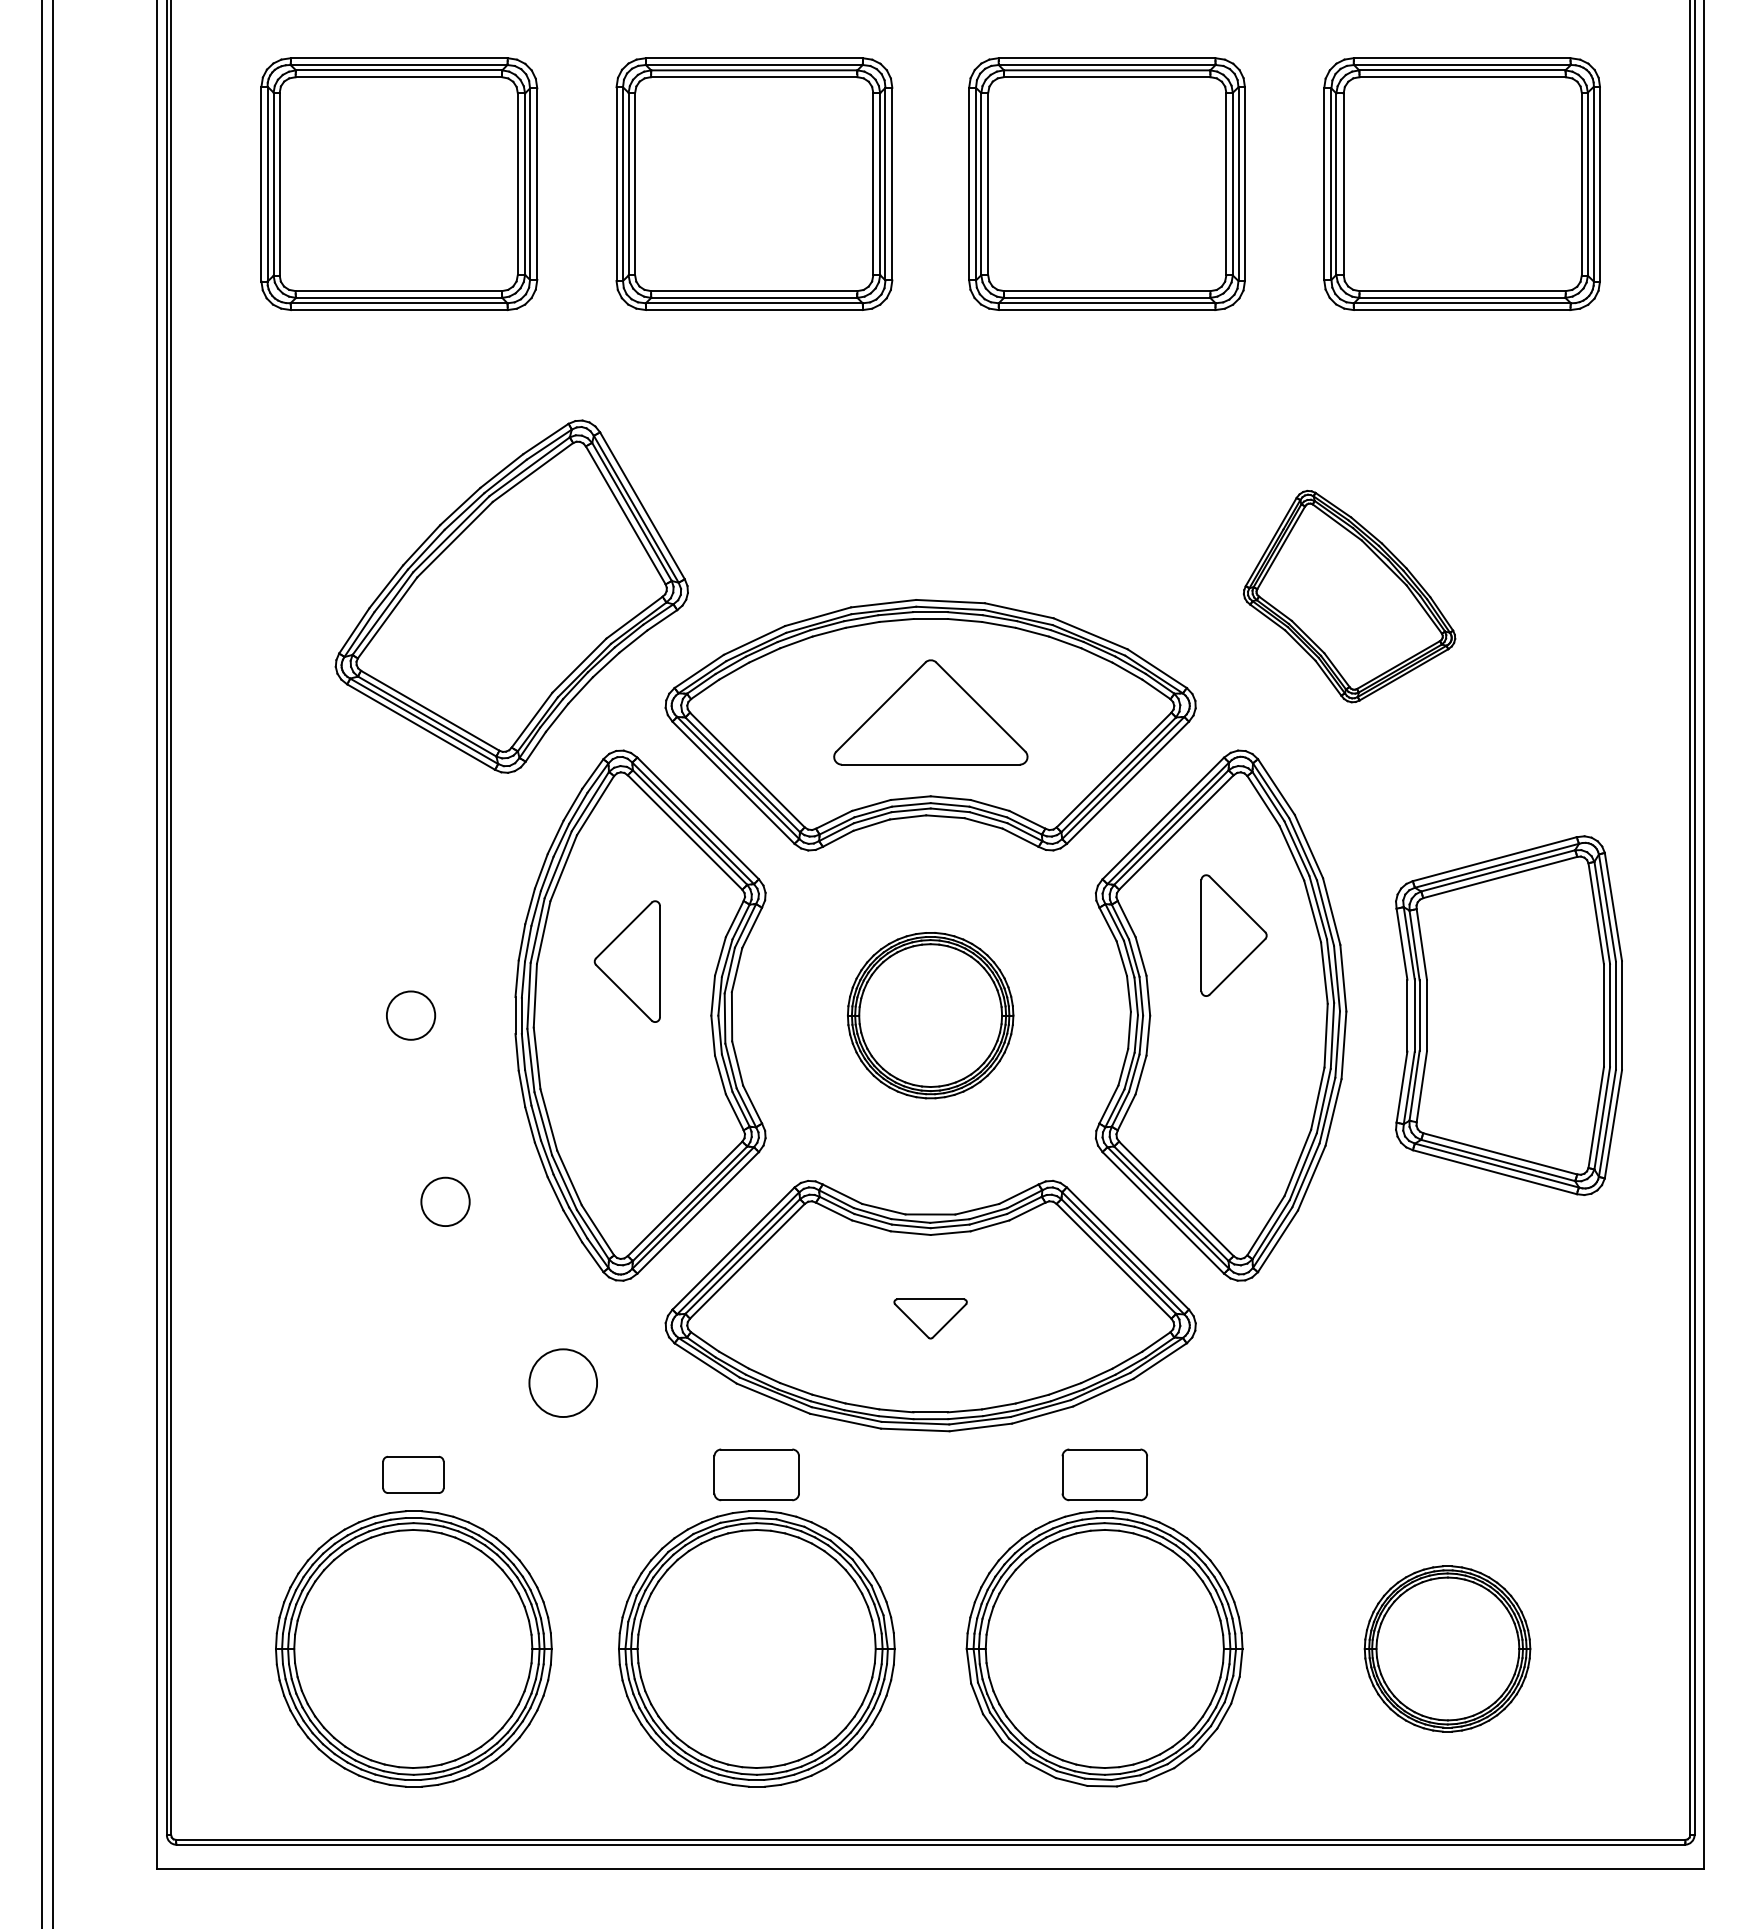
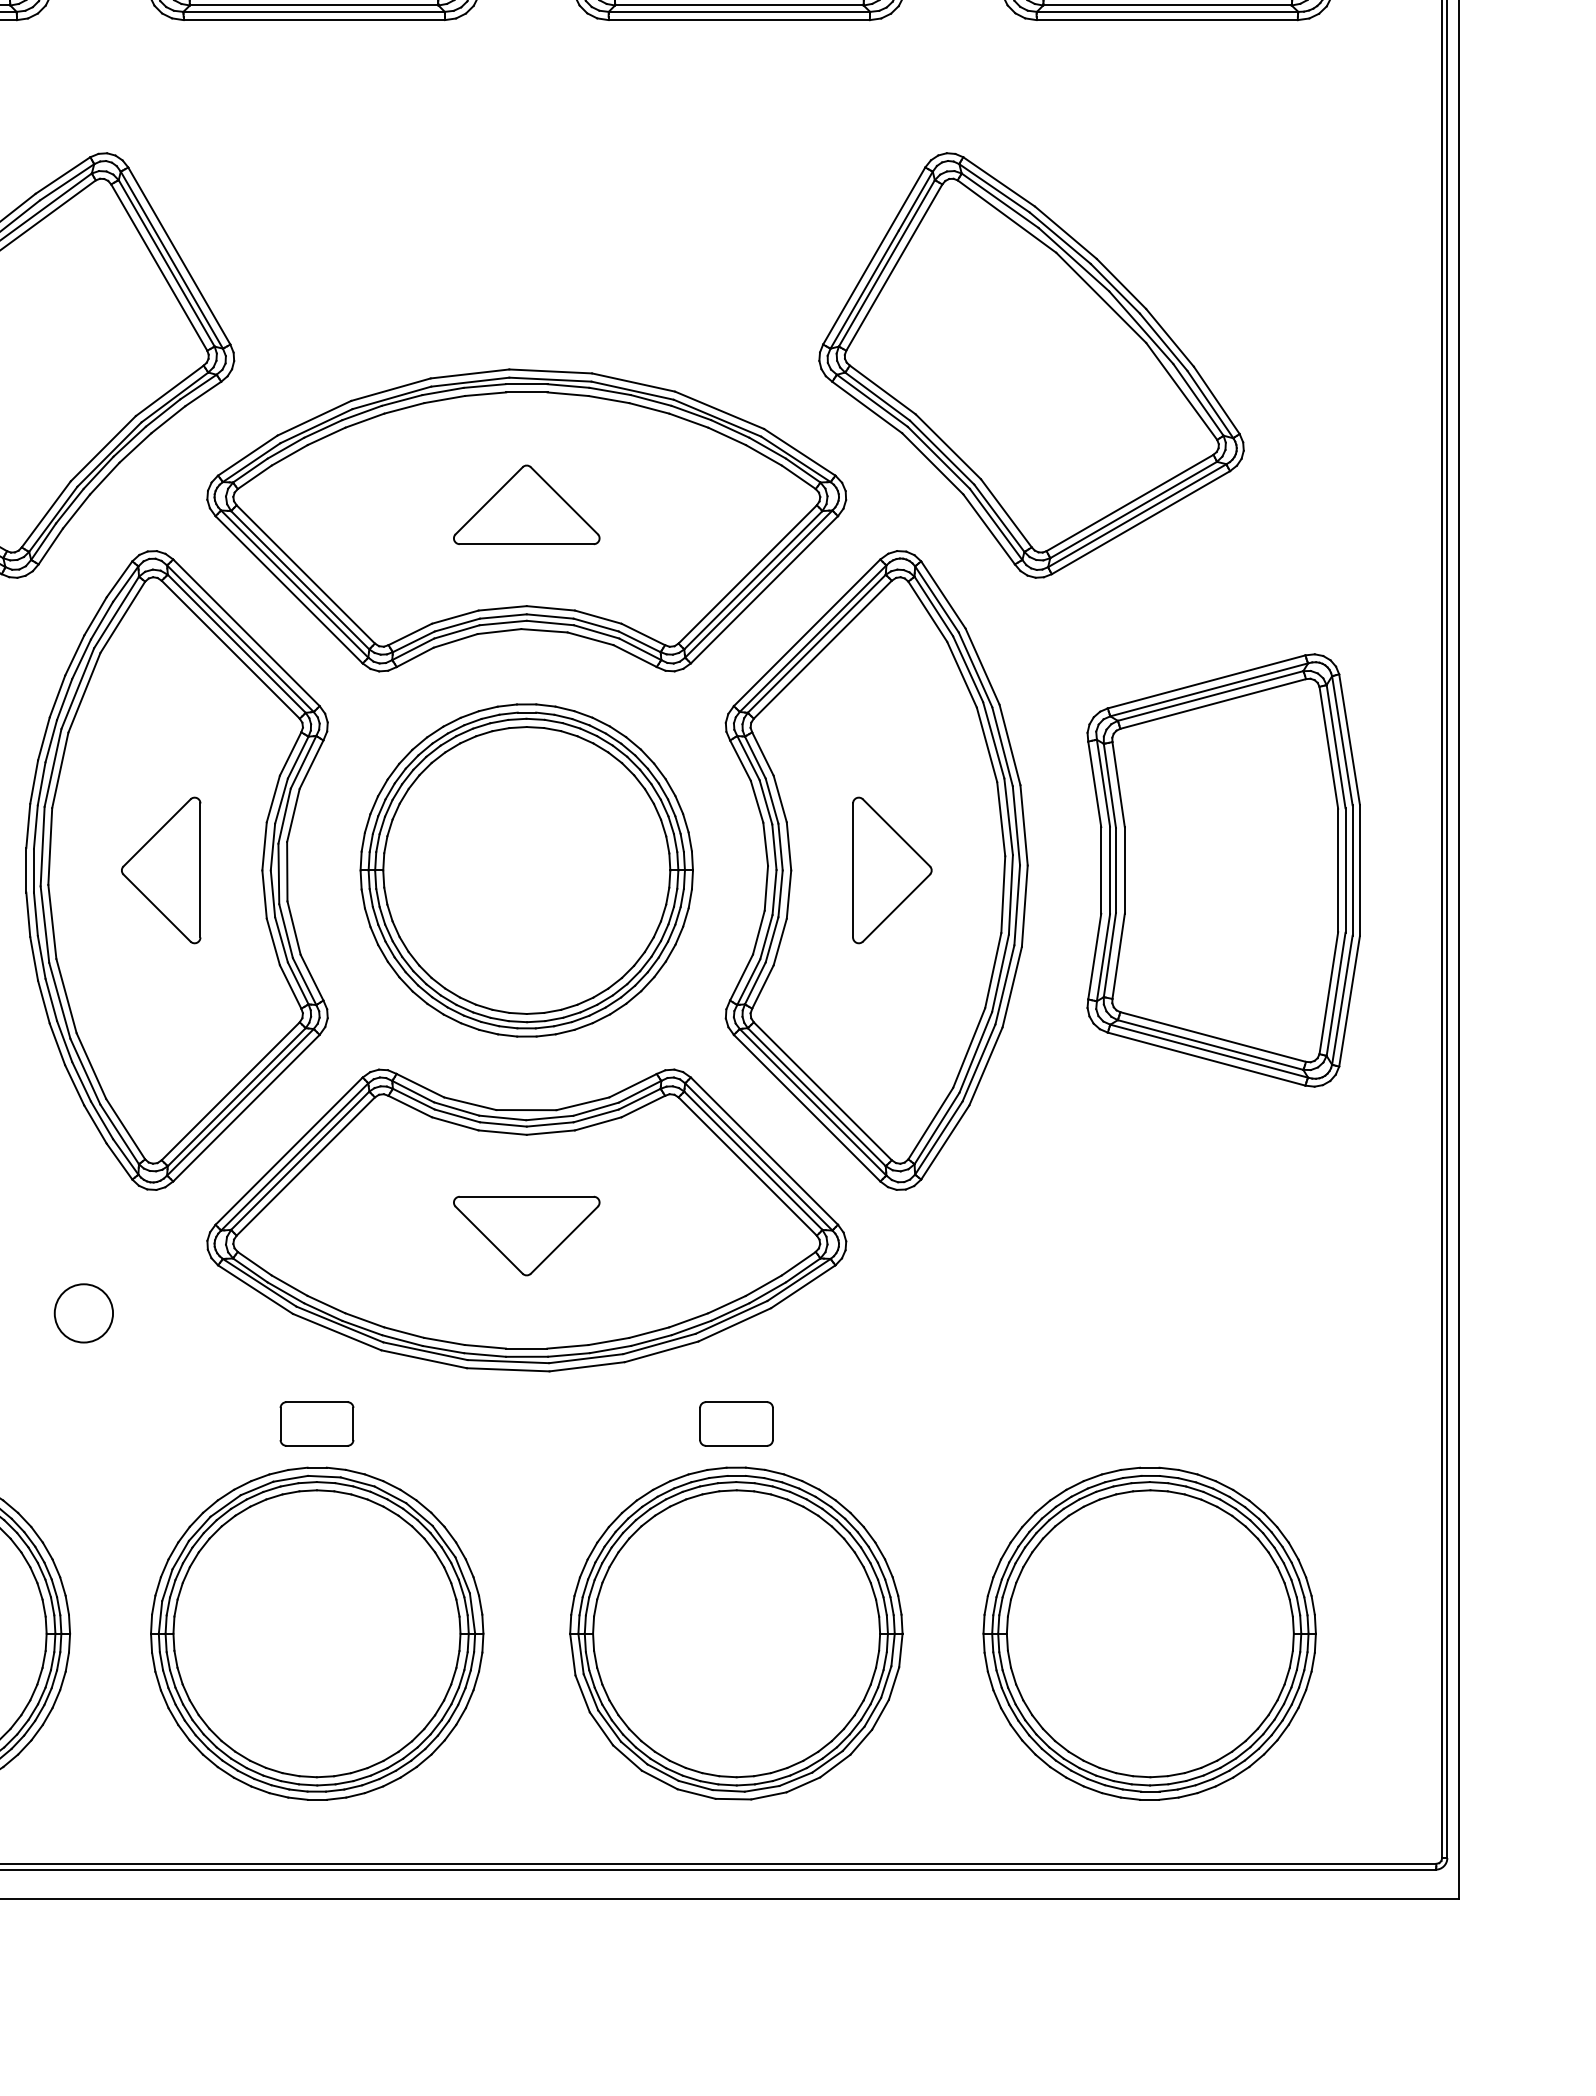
part: (1349, 596) -> (1031, 365), size x1.67
part: (930, 711) -> (526, 503), size x0.62
part: (1233, 935) -> (891, 870), moved
part: (626, 961) -> (160, 870), moved
part: (930, 1015) -> (526, 870), size x1.67
part: (930, 1318) -> (526, 1235), size x1.67
circle: (563, 1383) -> (84, 1313), size x0.71
part: (756, 1474) -> (316, 1423), size x0.71
part: (1104, 1474) -> (736, 1423), size x0.71
part: (1447, 1648) -> (1149, 1633), size x1.67

